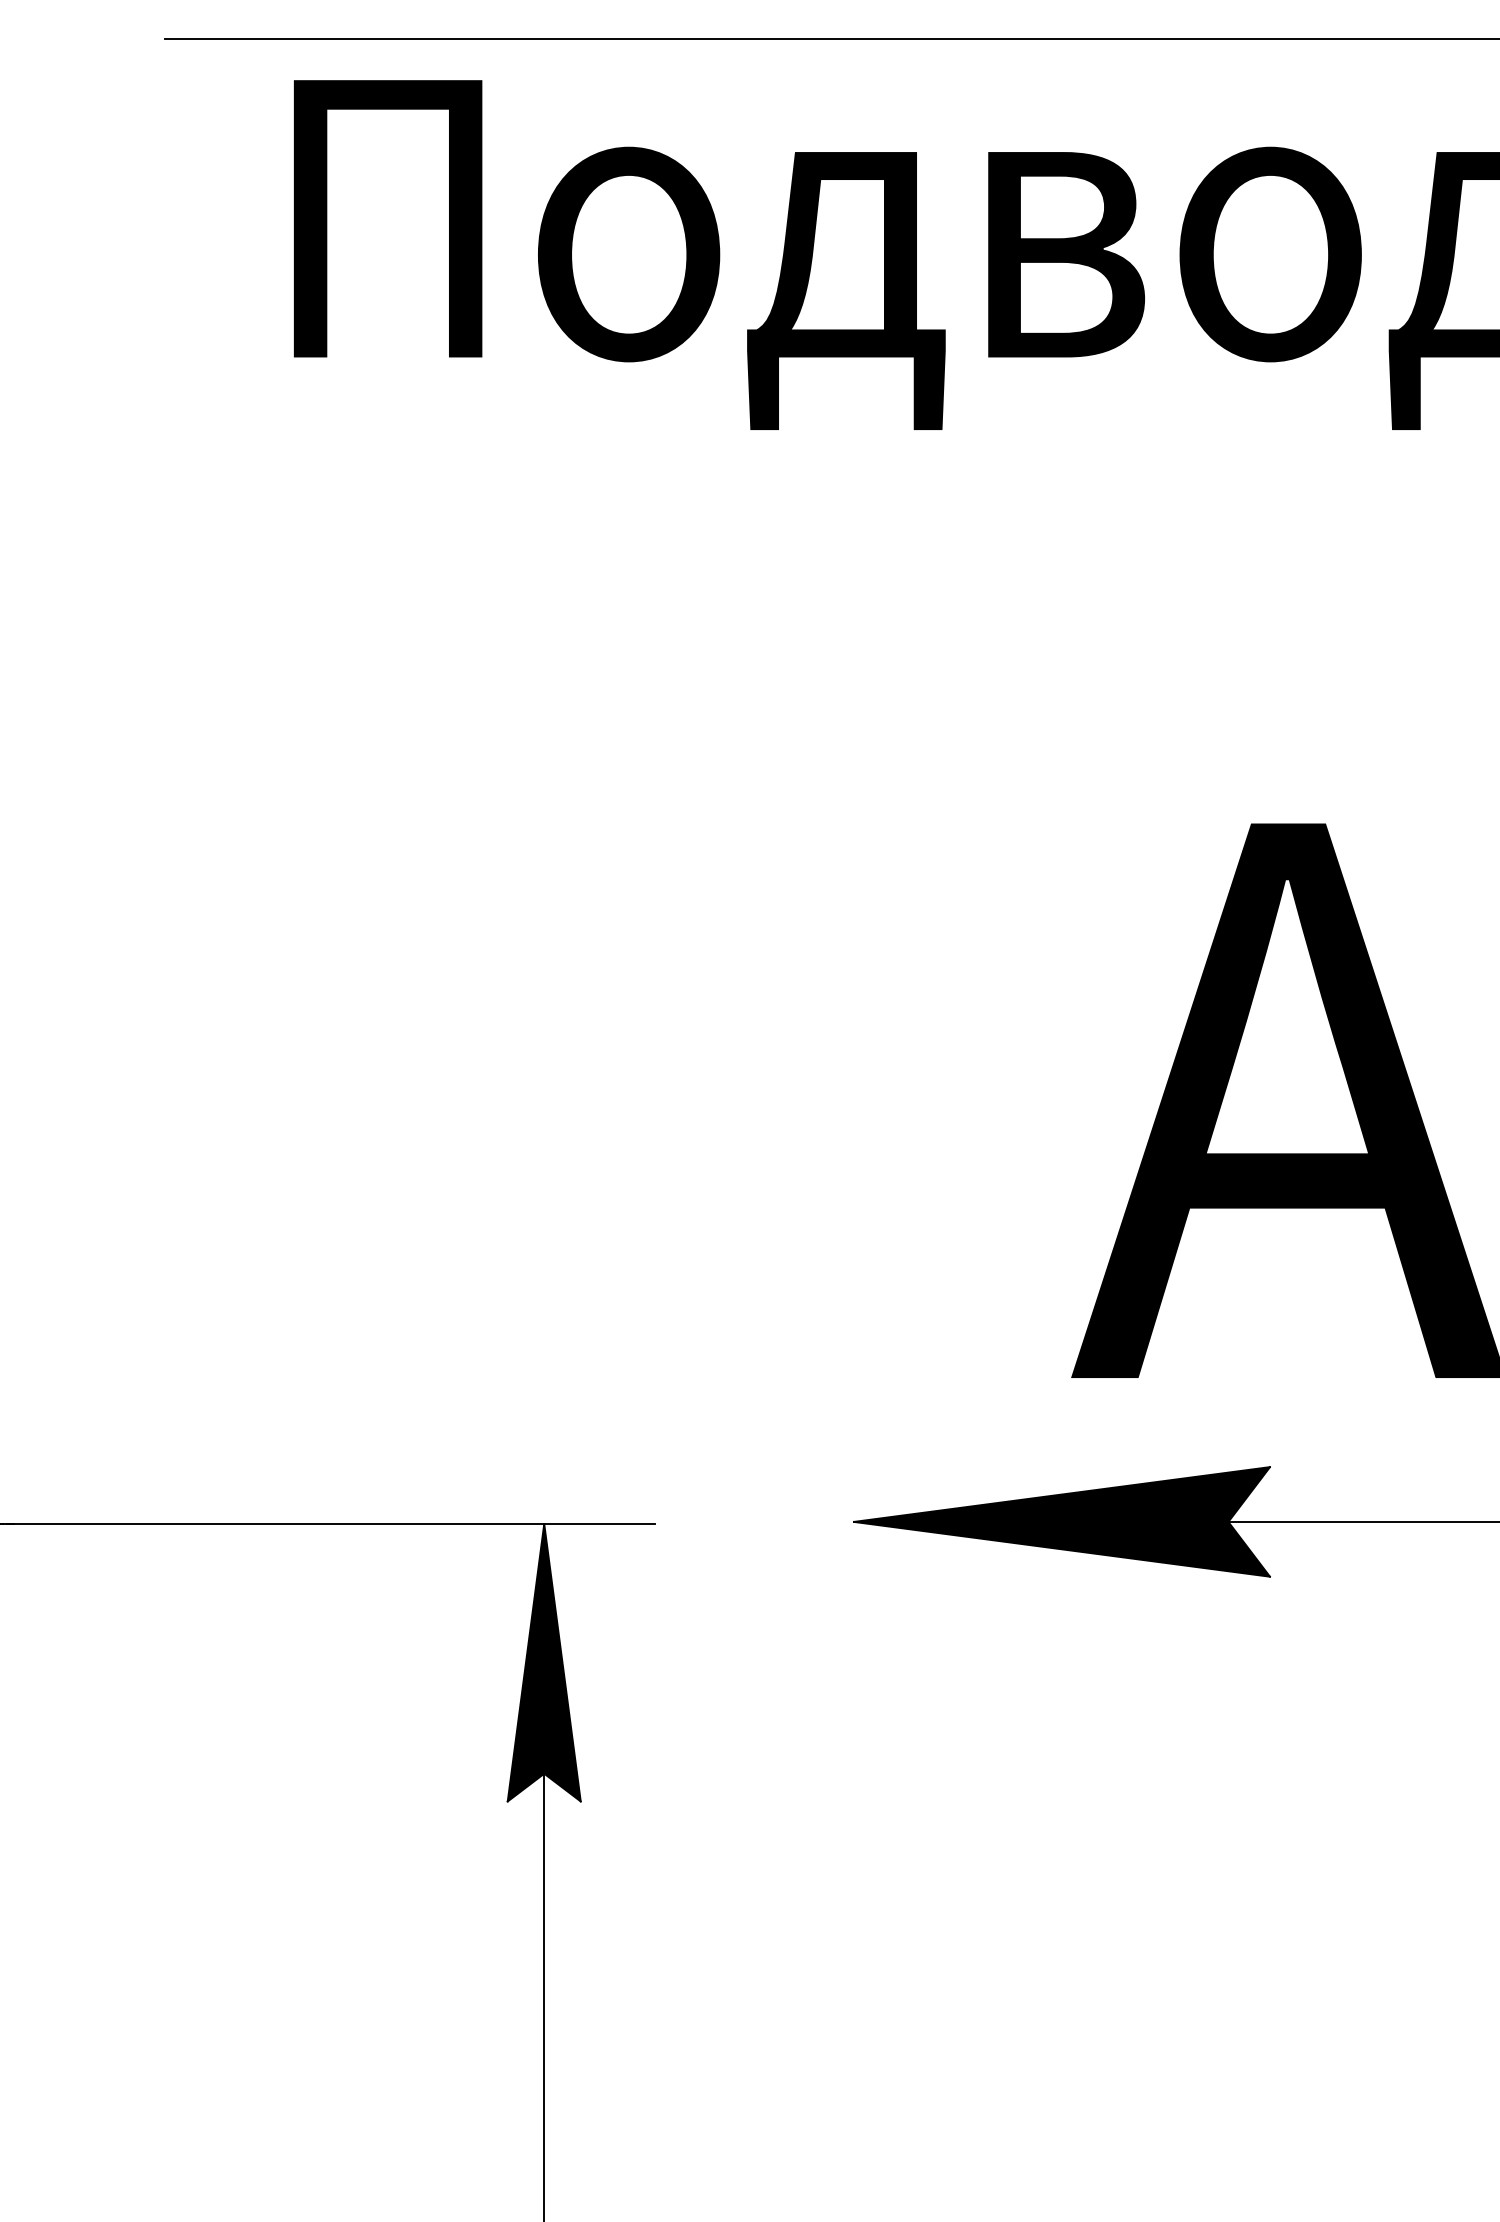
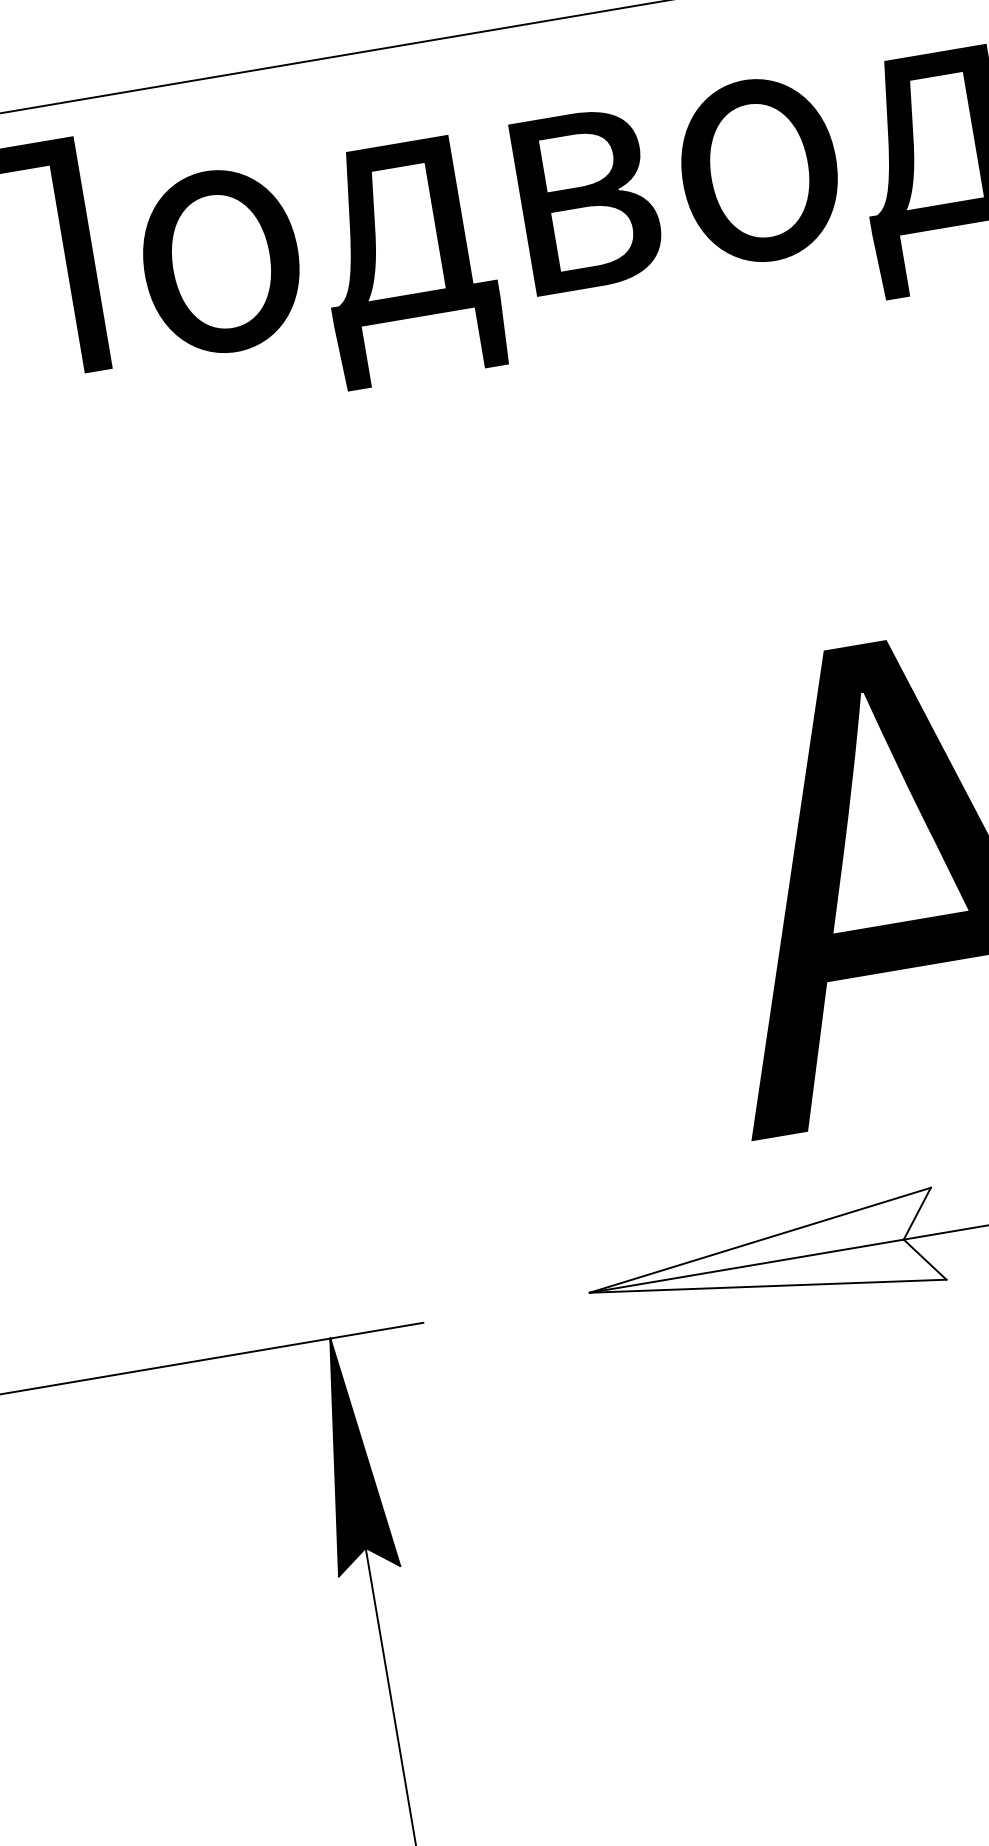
fill: (1061, 1521) -> (763, 1262), removed

